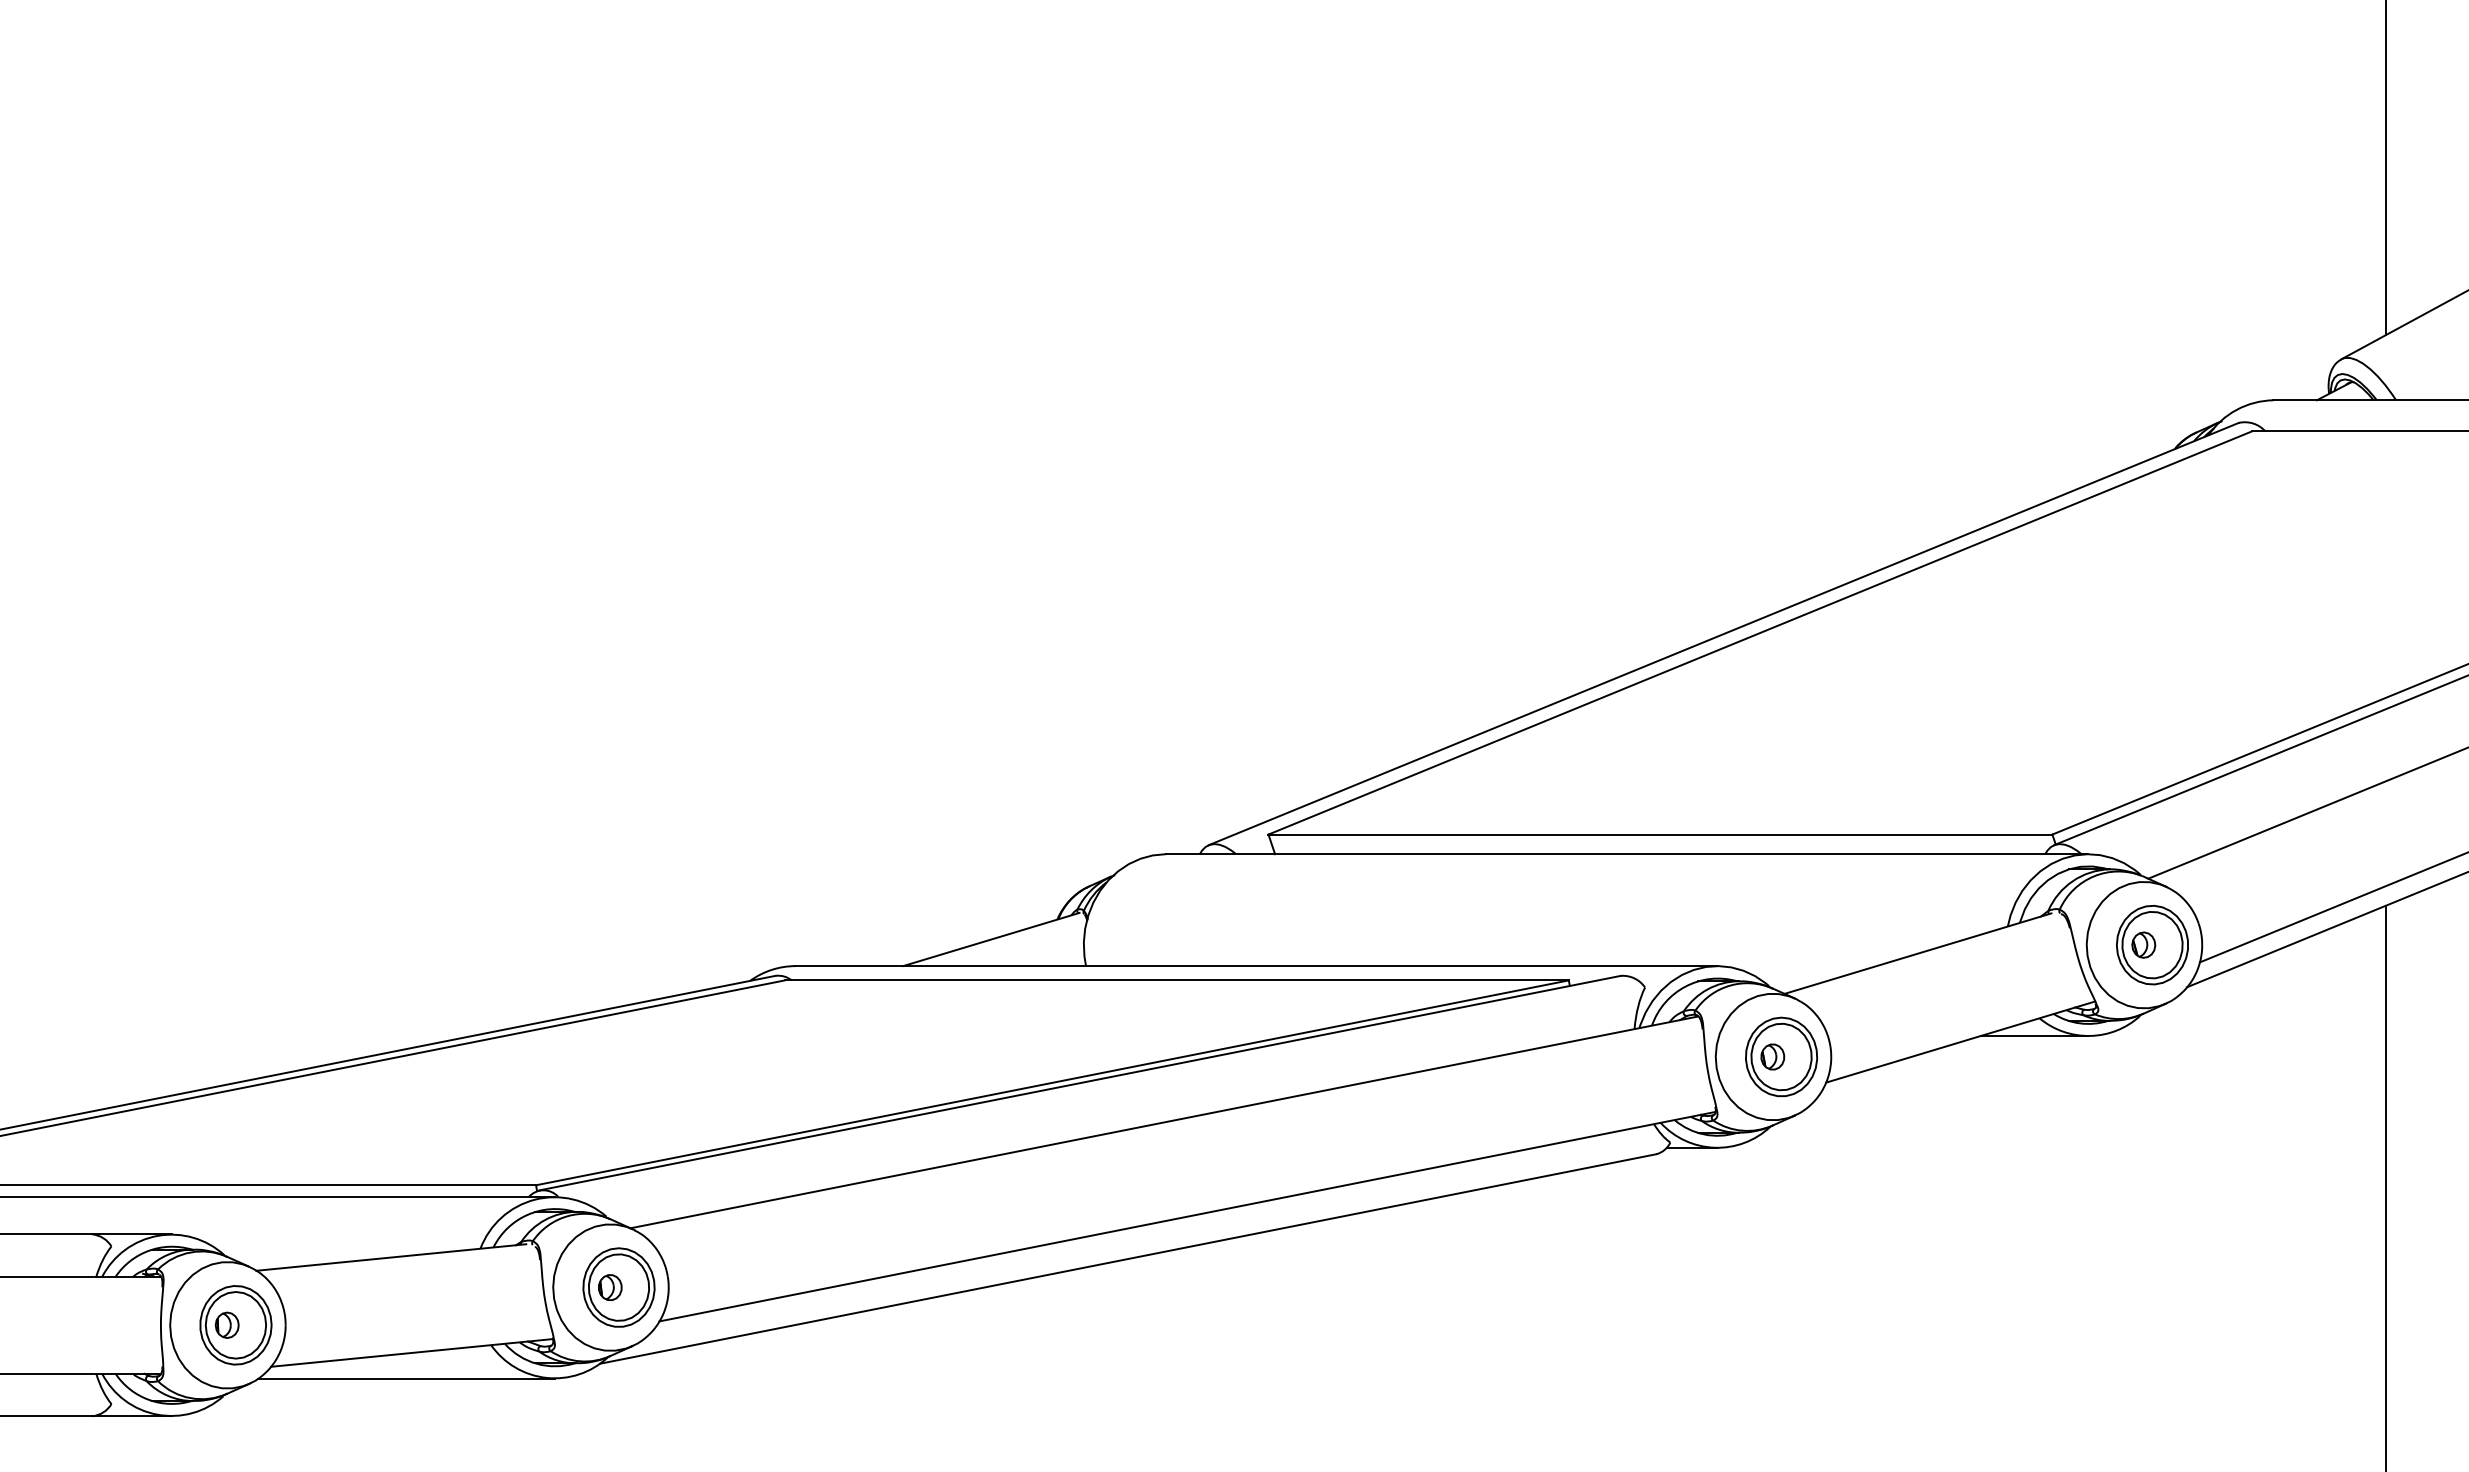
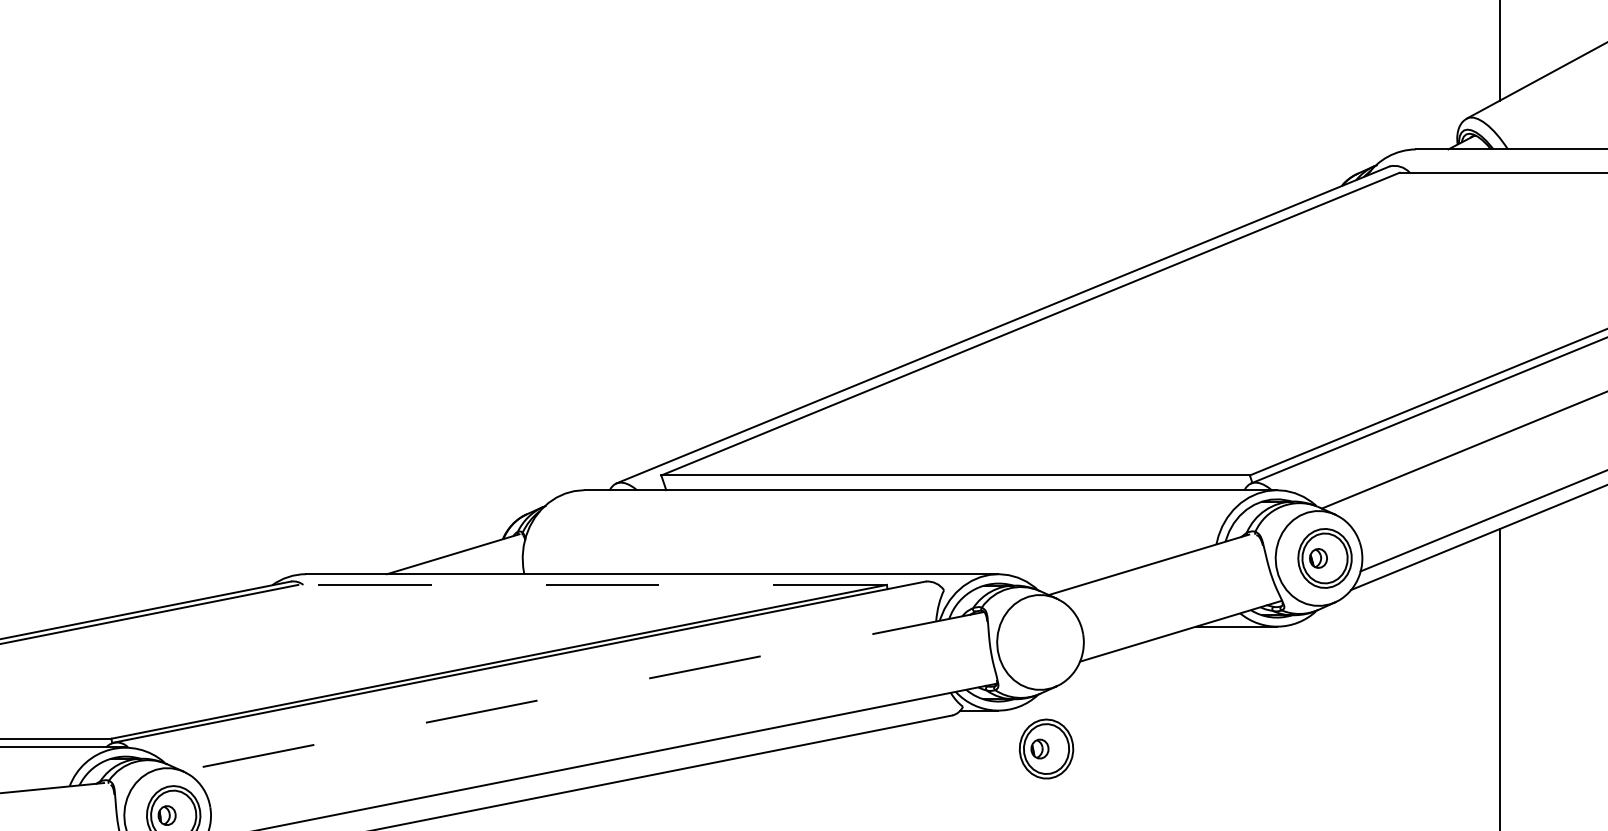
line: (1176, 980) -> (592, 585), solid -> dashed
part: (1781, 1056) -> (1046, 748), moved
line: (1163, 1122) -> (582, 691), solid -> dashed

